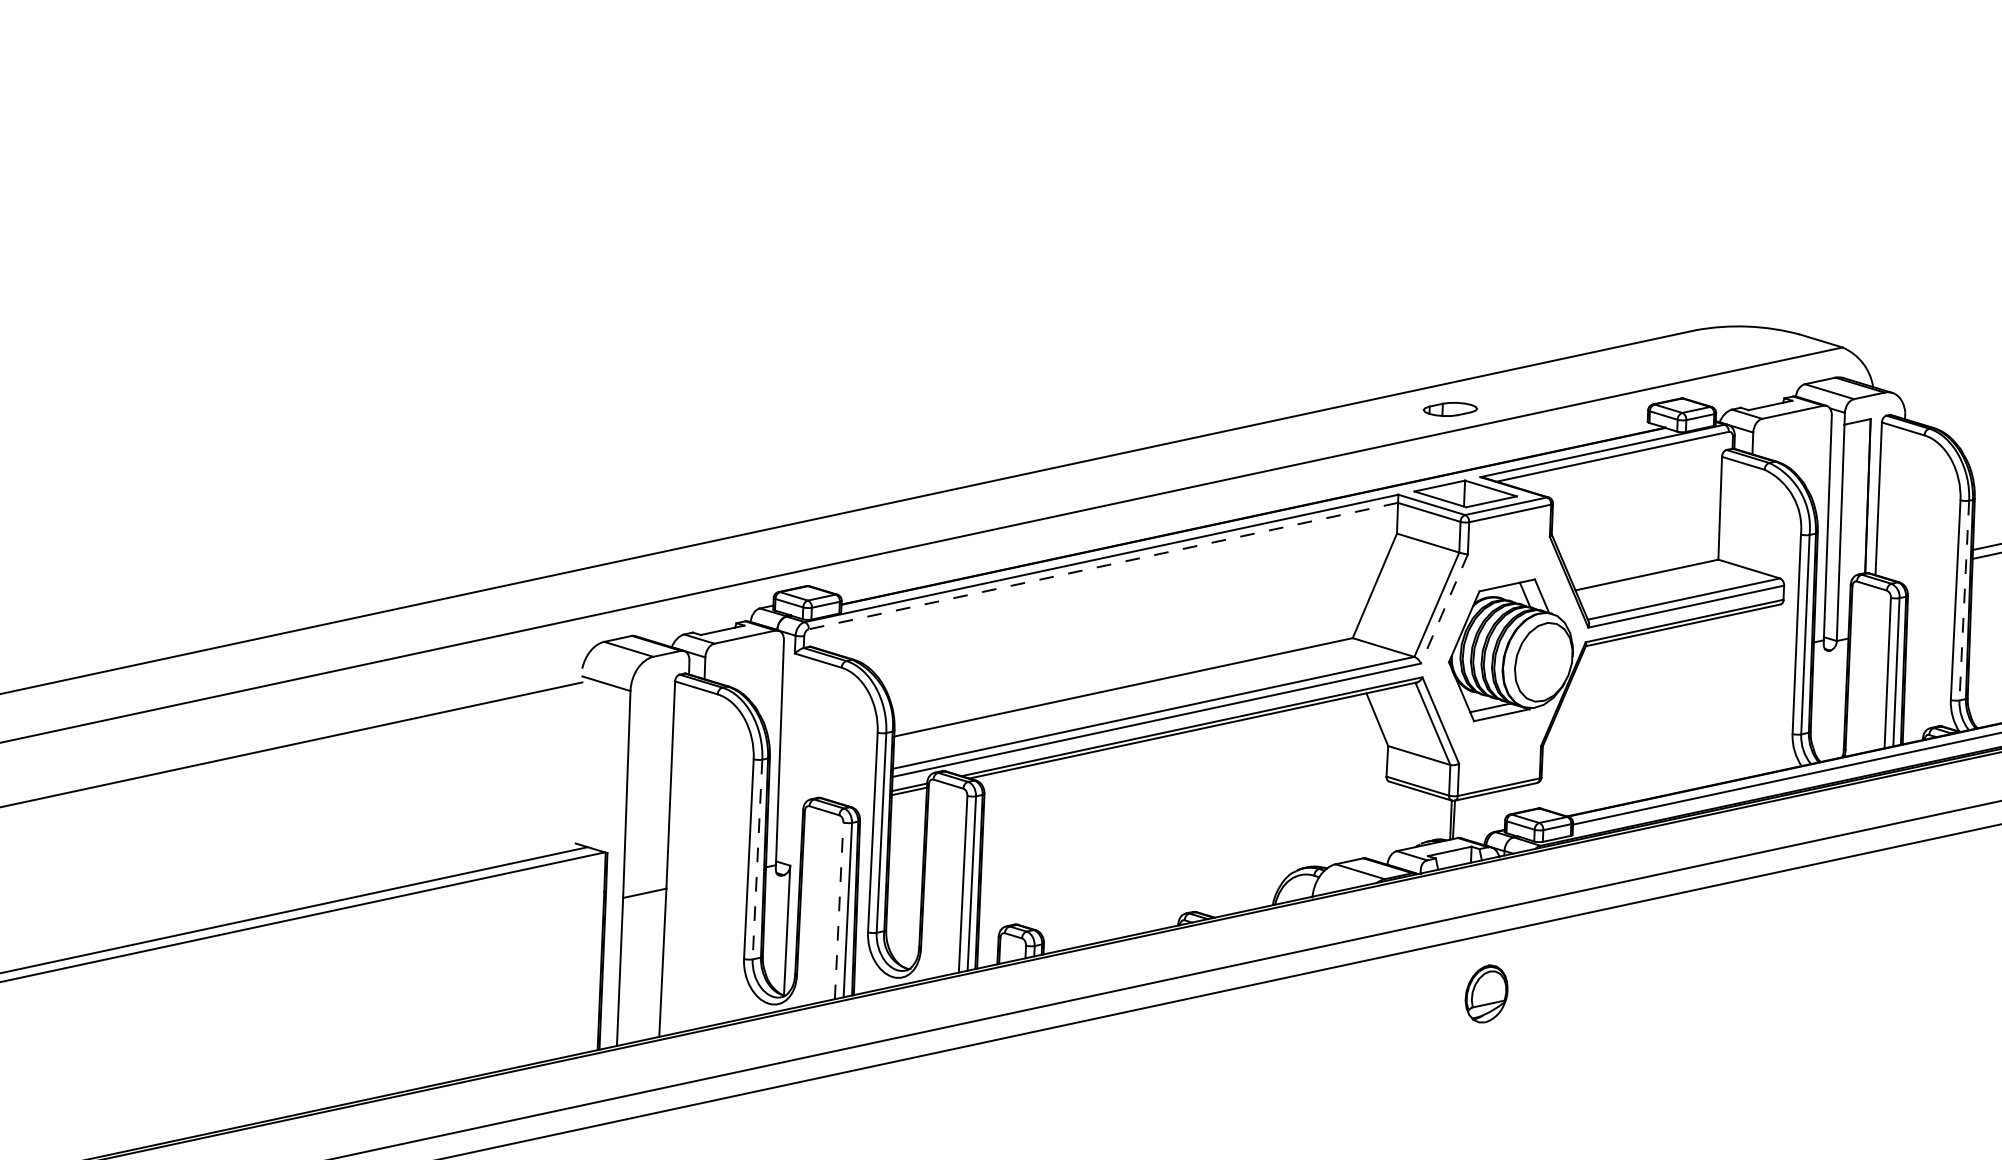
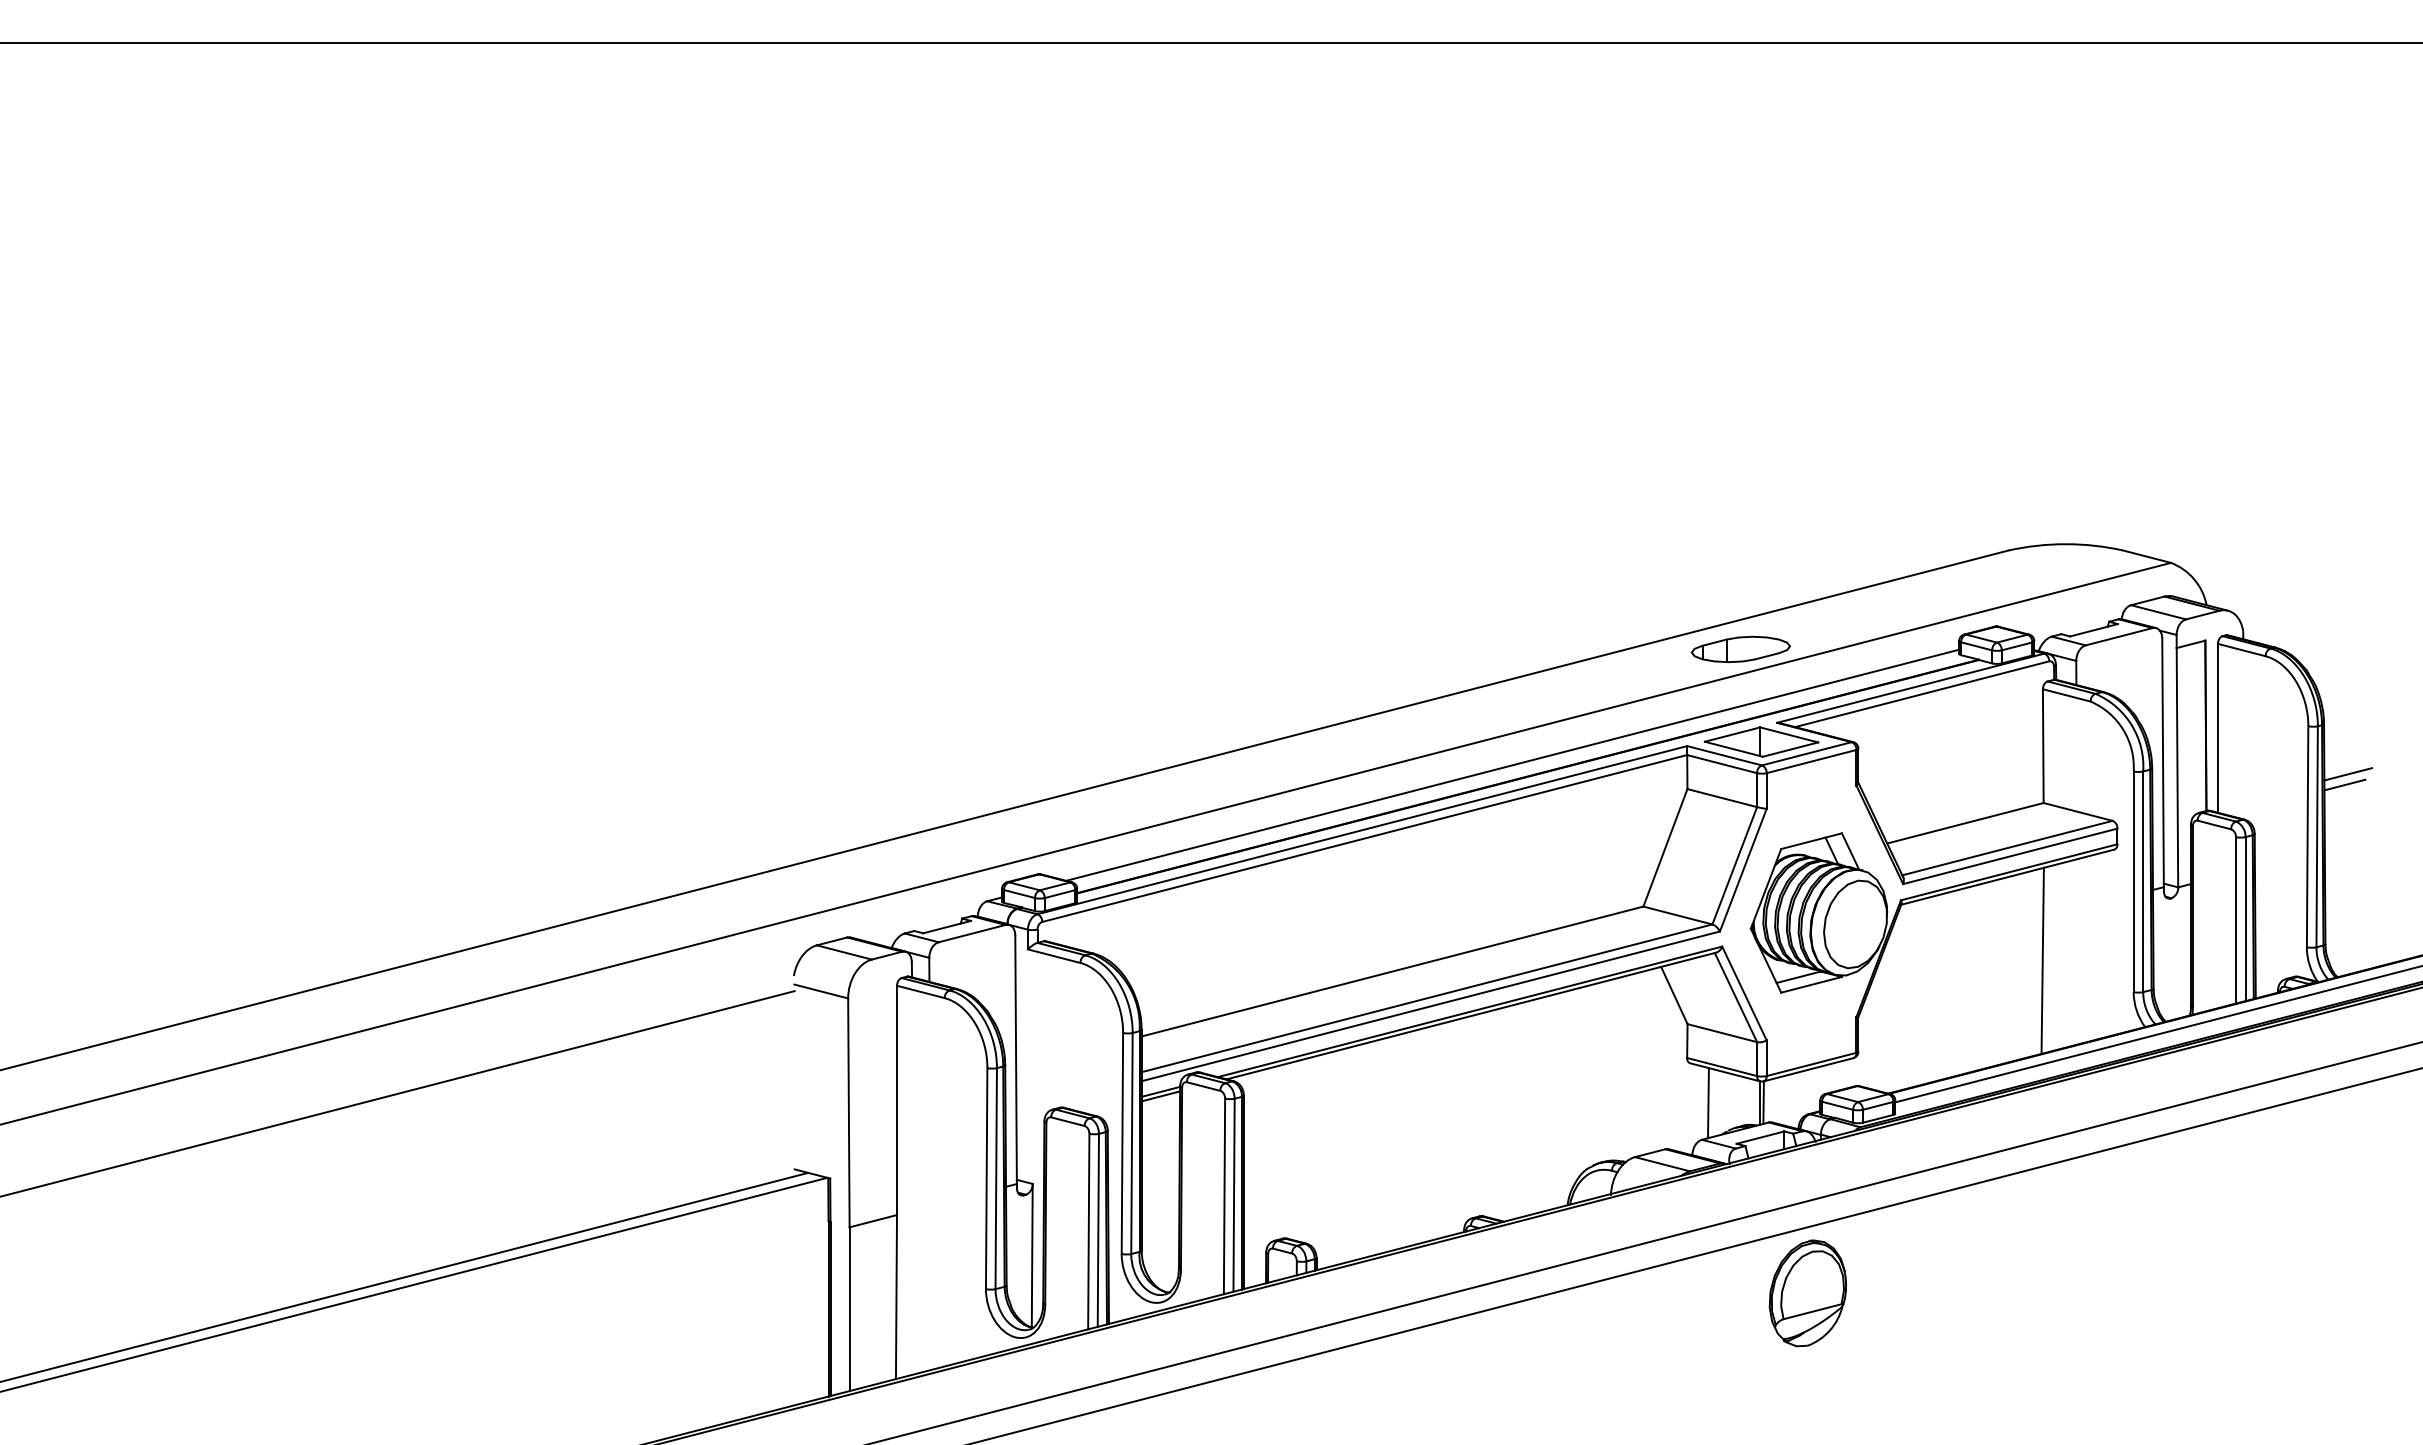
part: (1450, 409) -> (1740, 649), size x1.67
line: (1239, 504) -> (1512, 764), added
line: (1103, 566) -> (1364, 838), dashed -> solid
line: (1964, 600) -> (2317, 836), dashed -> solid
line: (1444, 609) -> (1743, 870), dashed -> solid
line: (1711, 701) -> (2042, 960), added
line: (1404, 818) -> (1708, 1103), added
line: (757, 859) -> (996, 1178), dashed -> solid
line: (838, 910) -> (1088, 1231), dashed -> solid
part: (1486, 994) -> (1807, 1293), size x1.67

